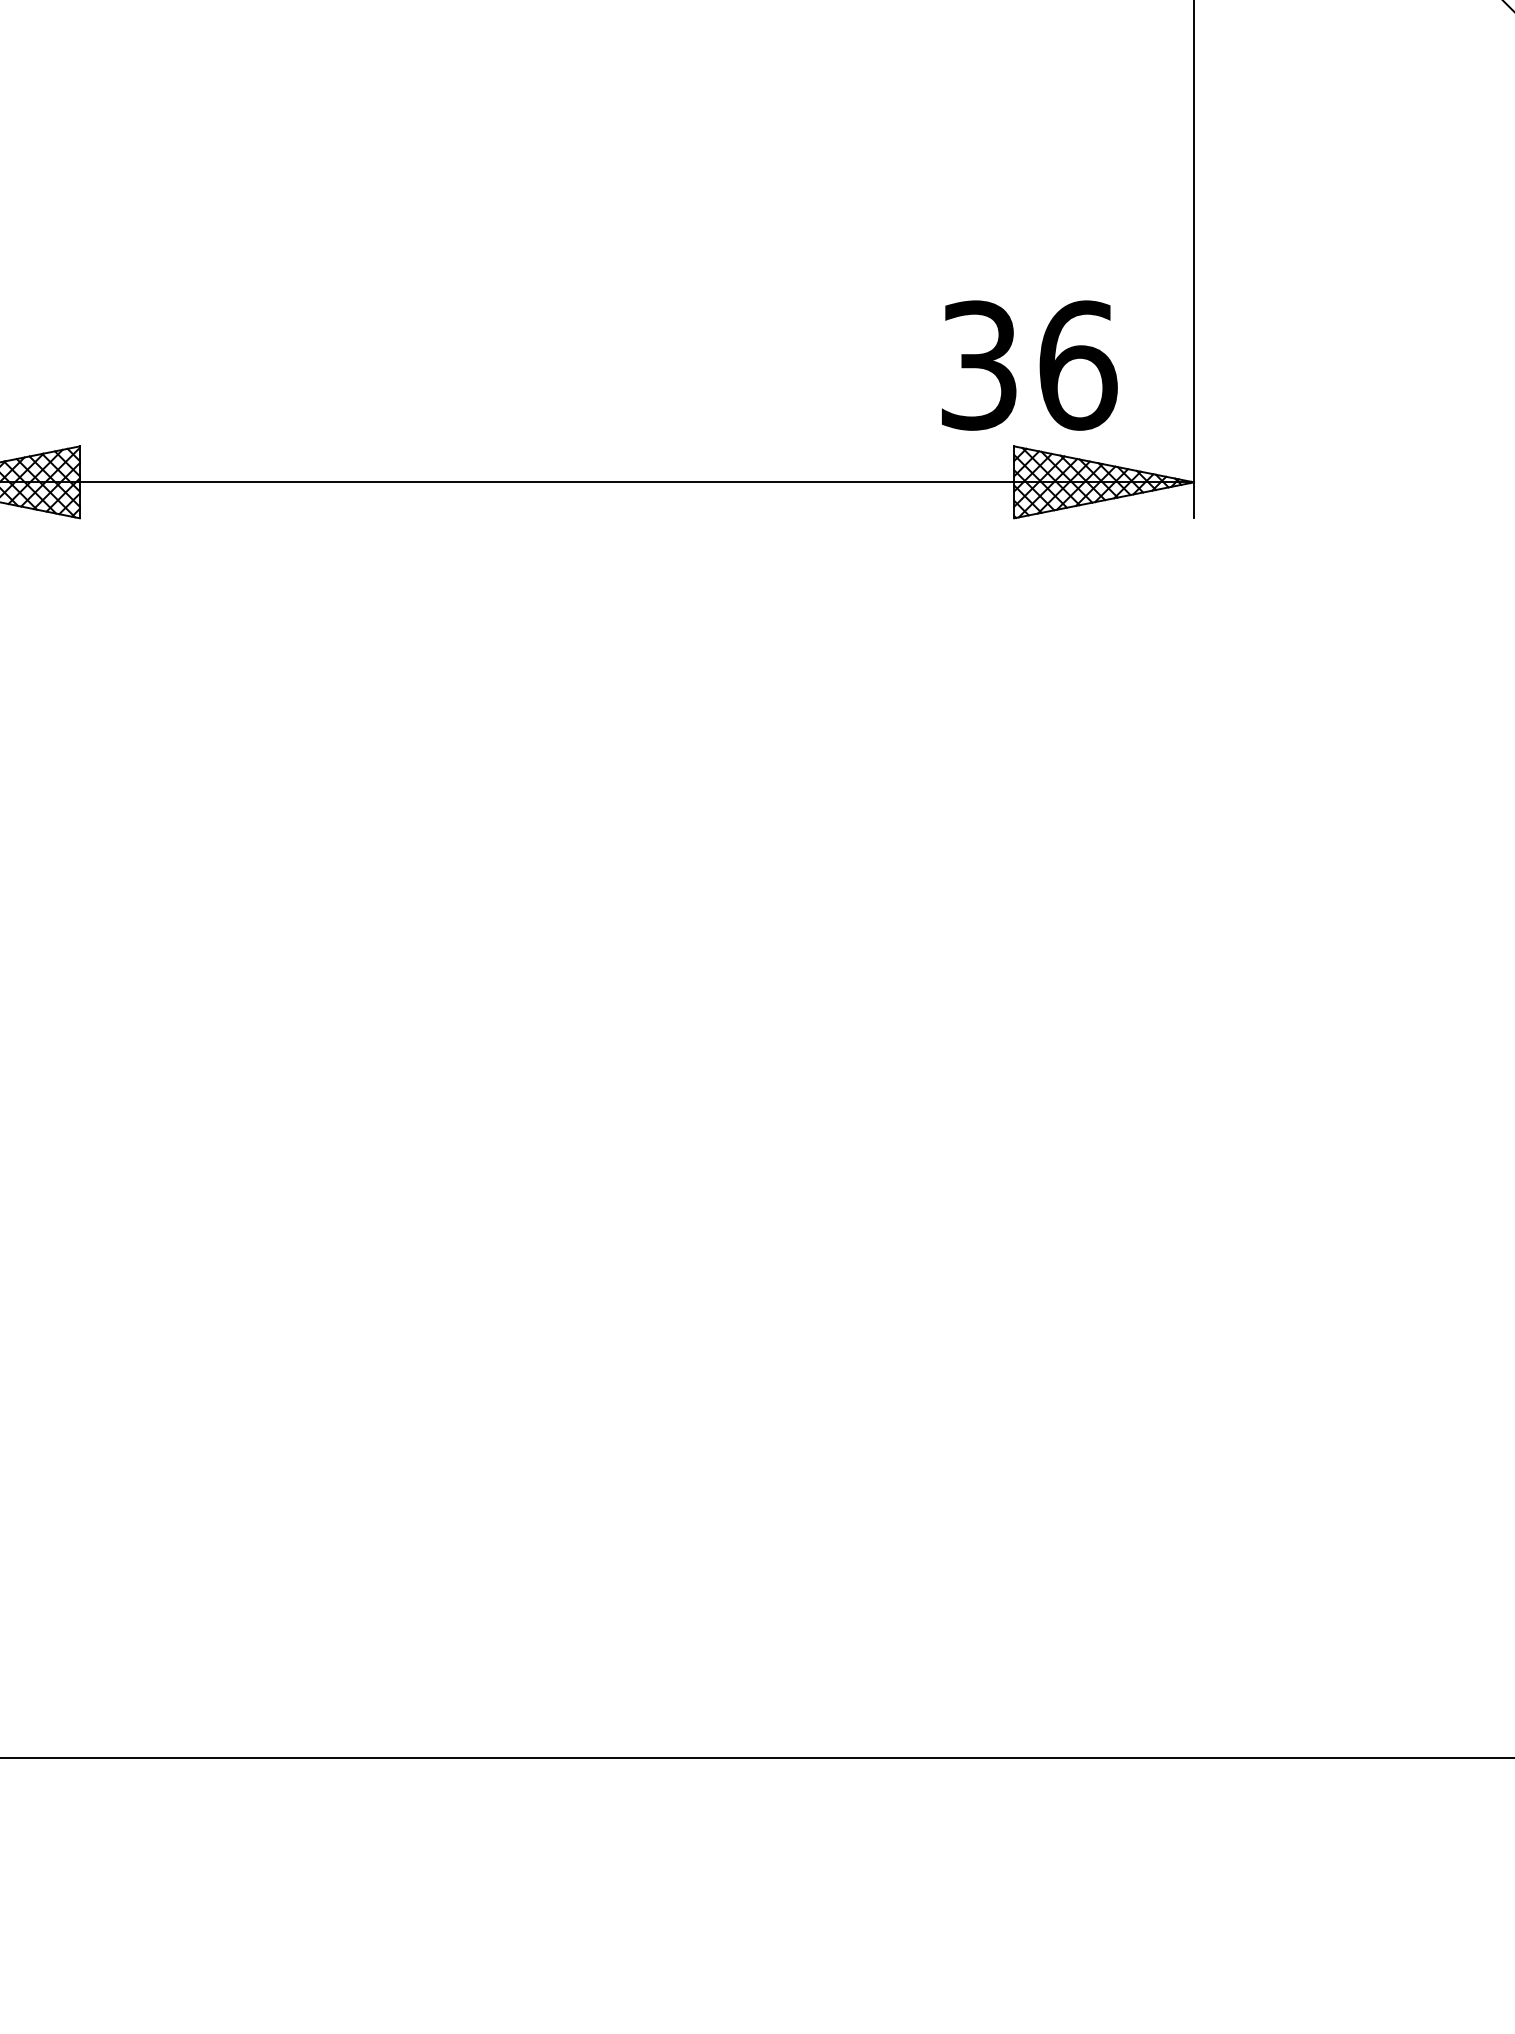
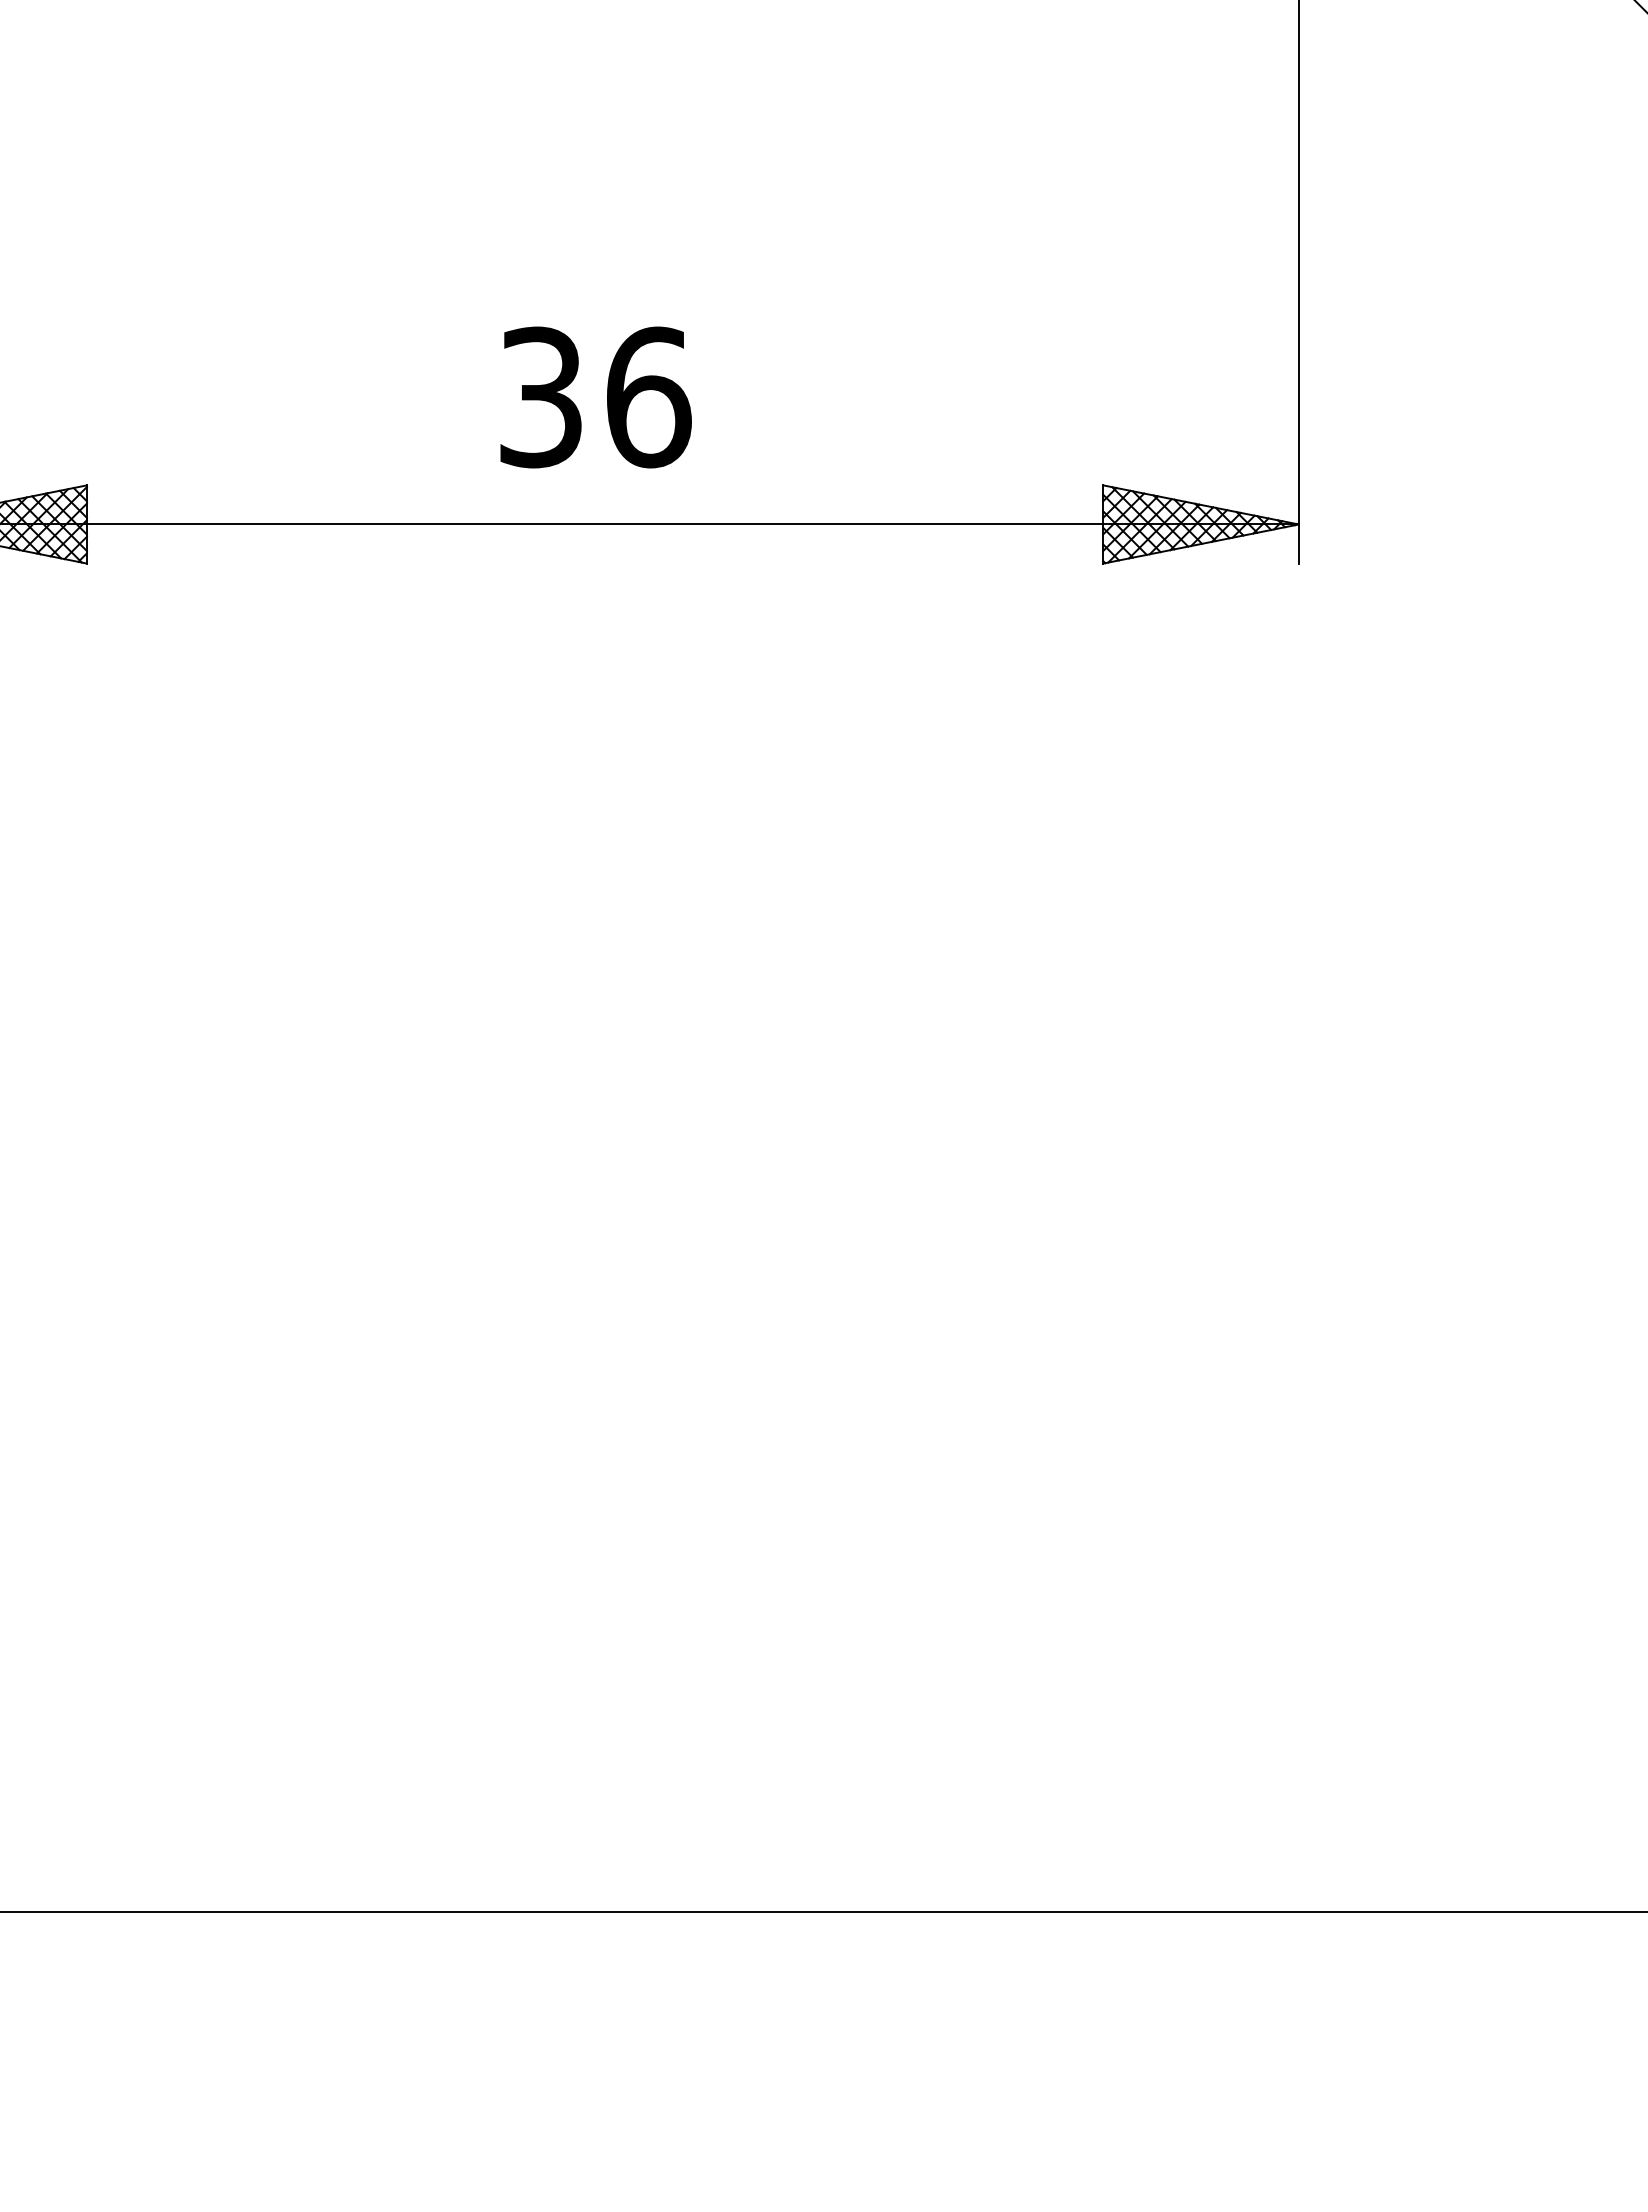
text: (1029, 365) -> (595, 397), moved

